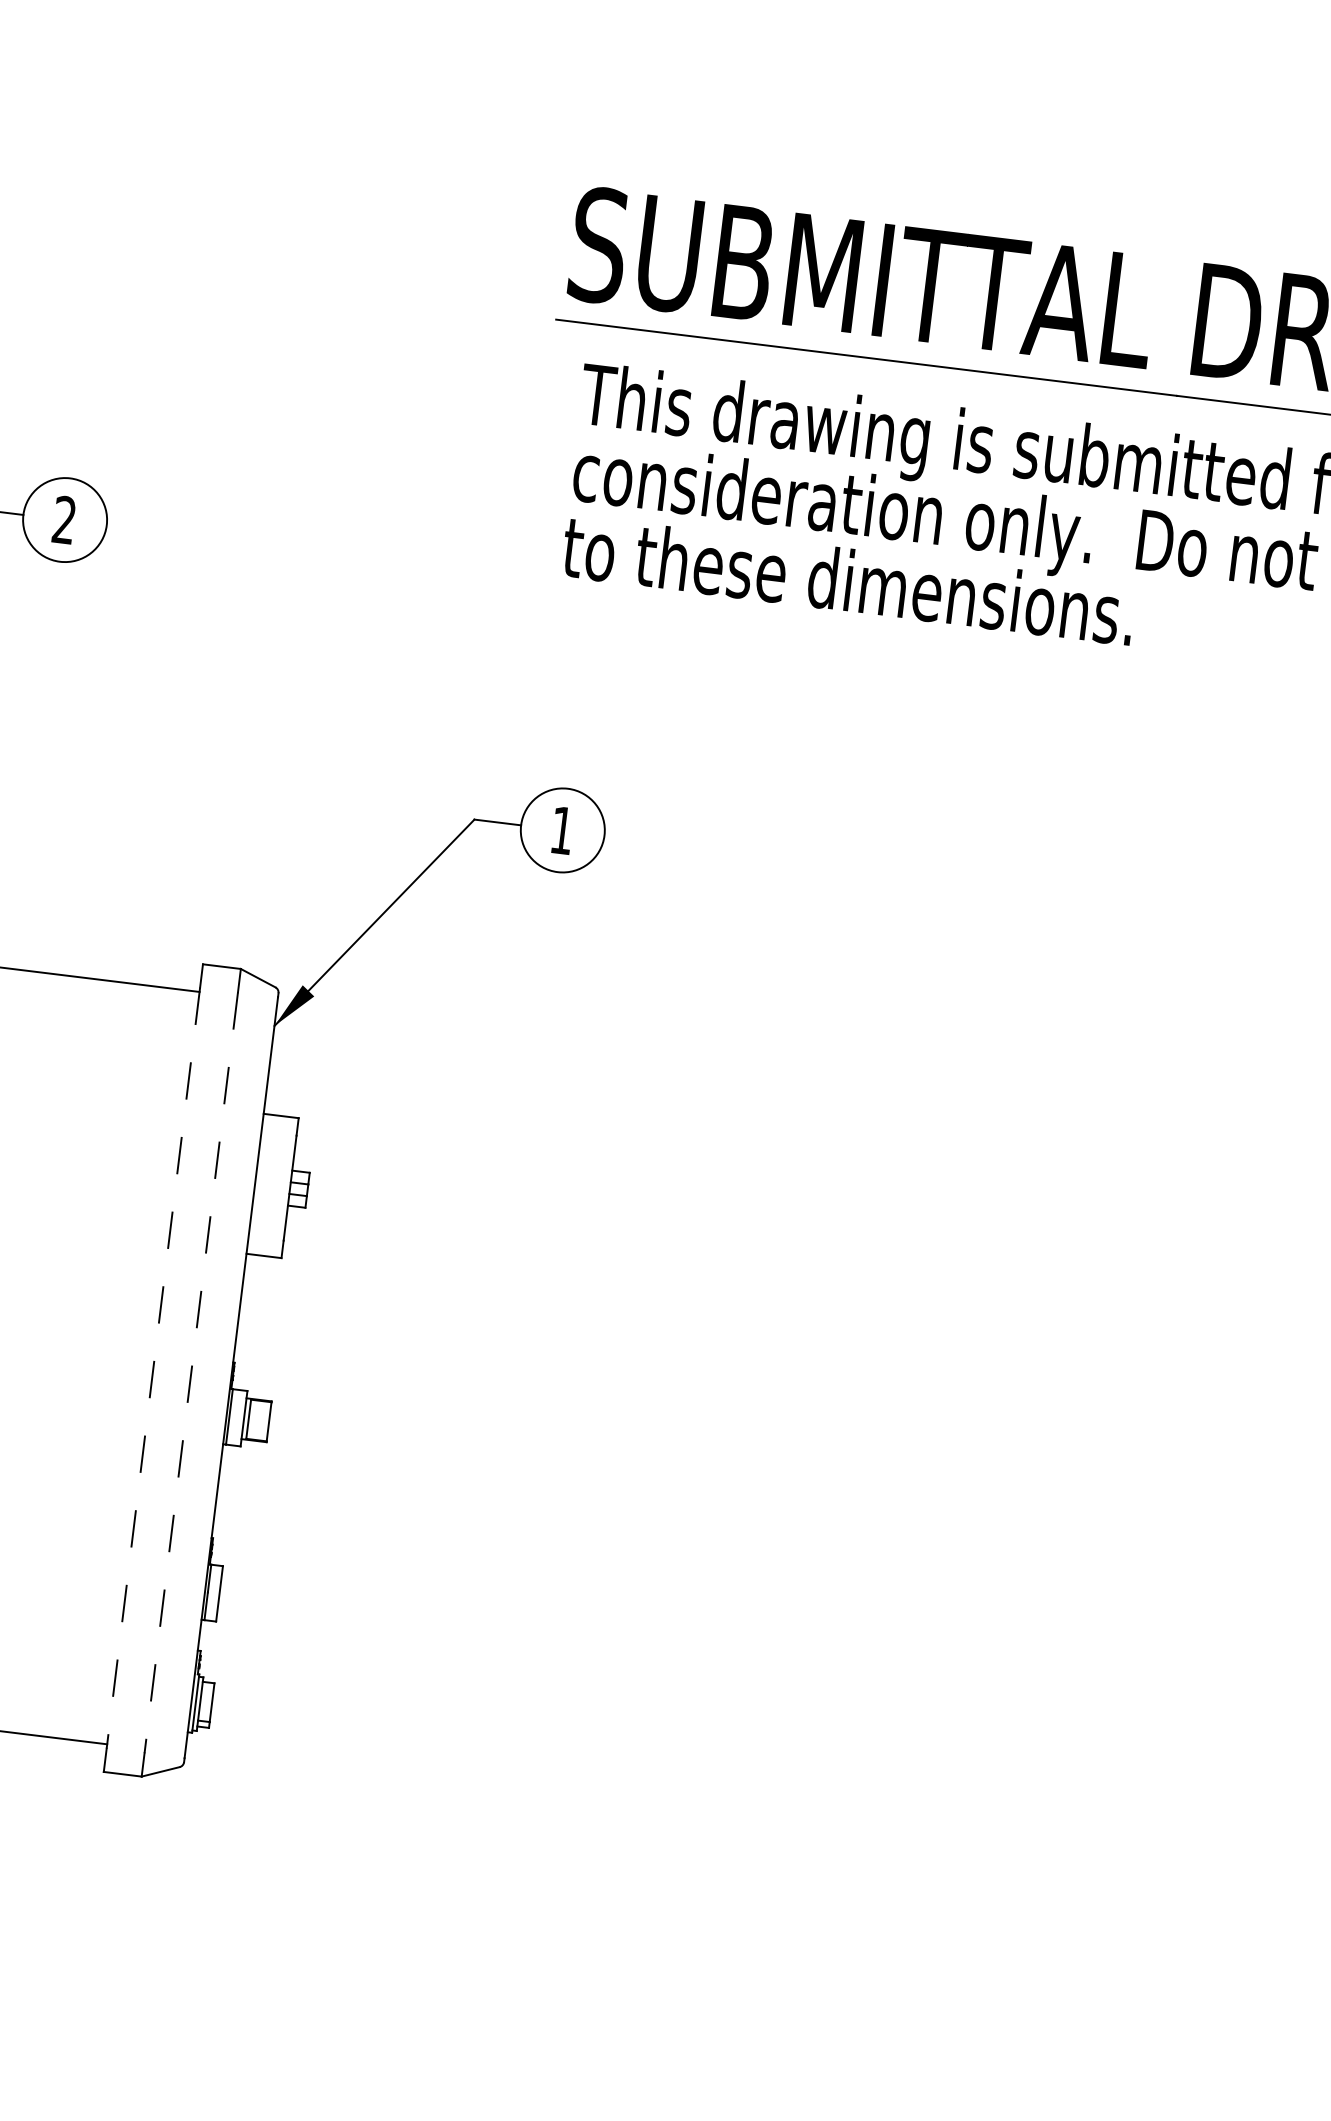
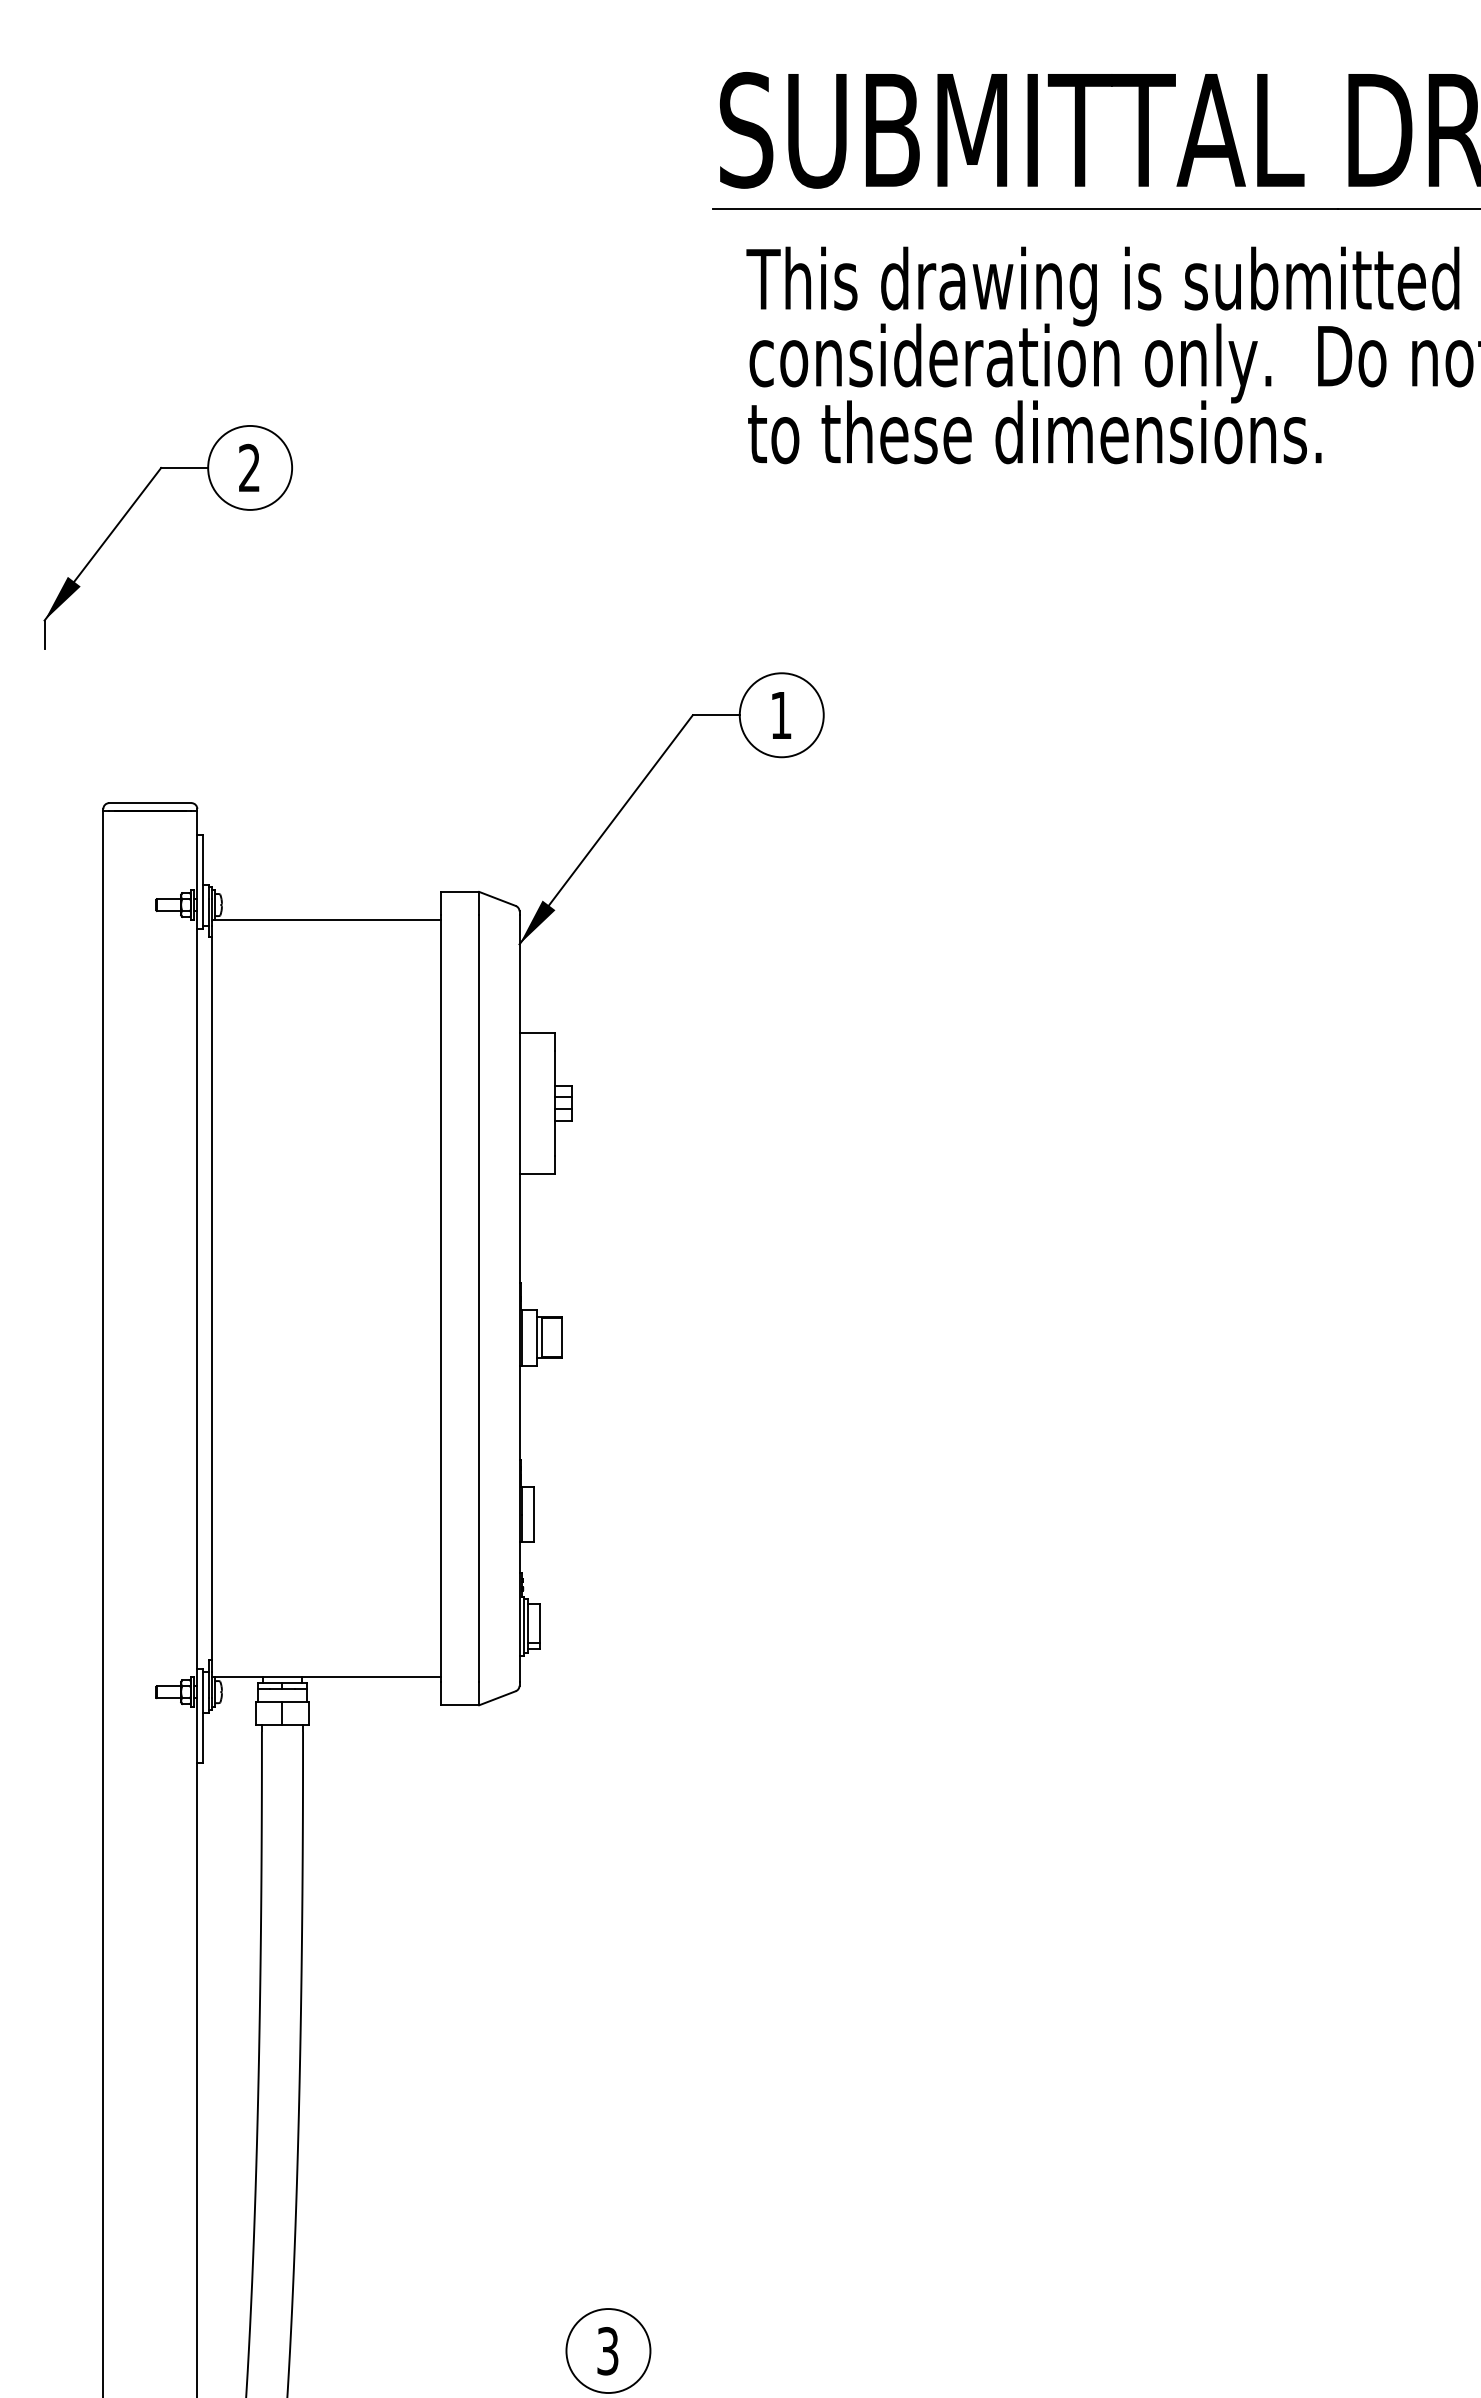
line: (153, 1369) -> (441, 1299), dashed -> solid
line: (191, 1373) -> (479, 1299), dashed -> solid

